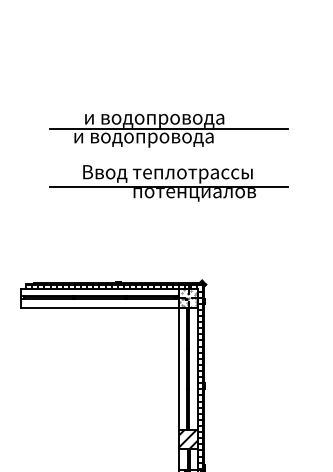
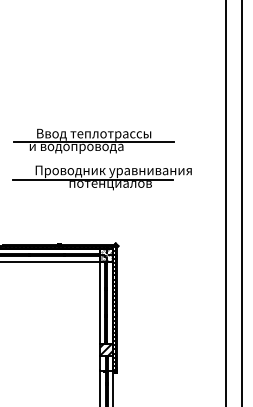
text: (170, 118) -> (94, 134), и водопровода -> Ввод теплотрассы
text: (200, 173) -> (114, 171), Ввод теплотрассы -> Проводник уравнивания

